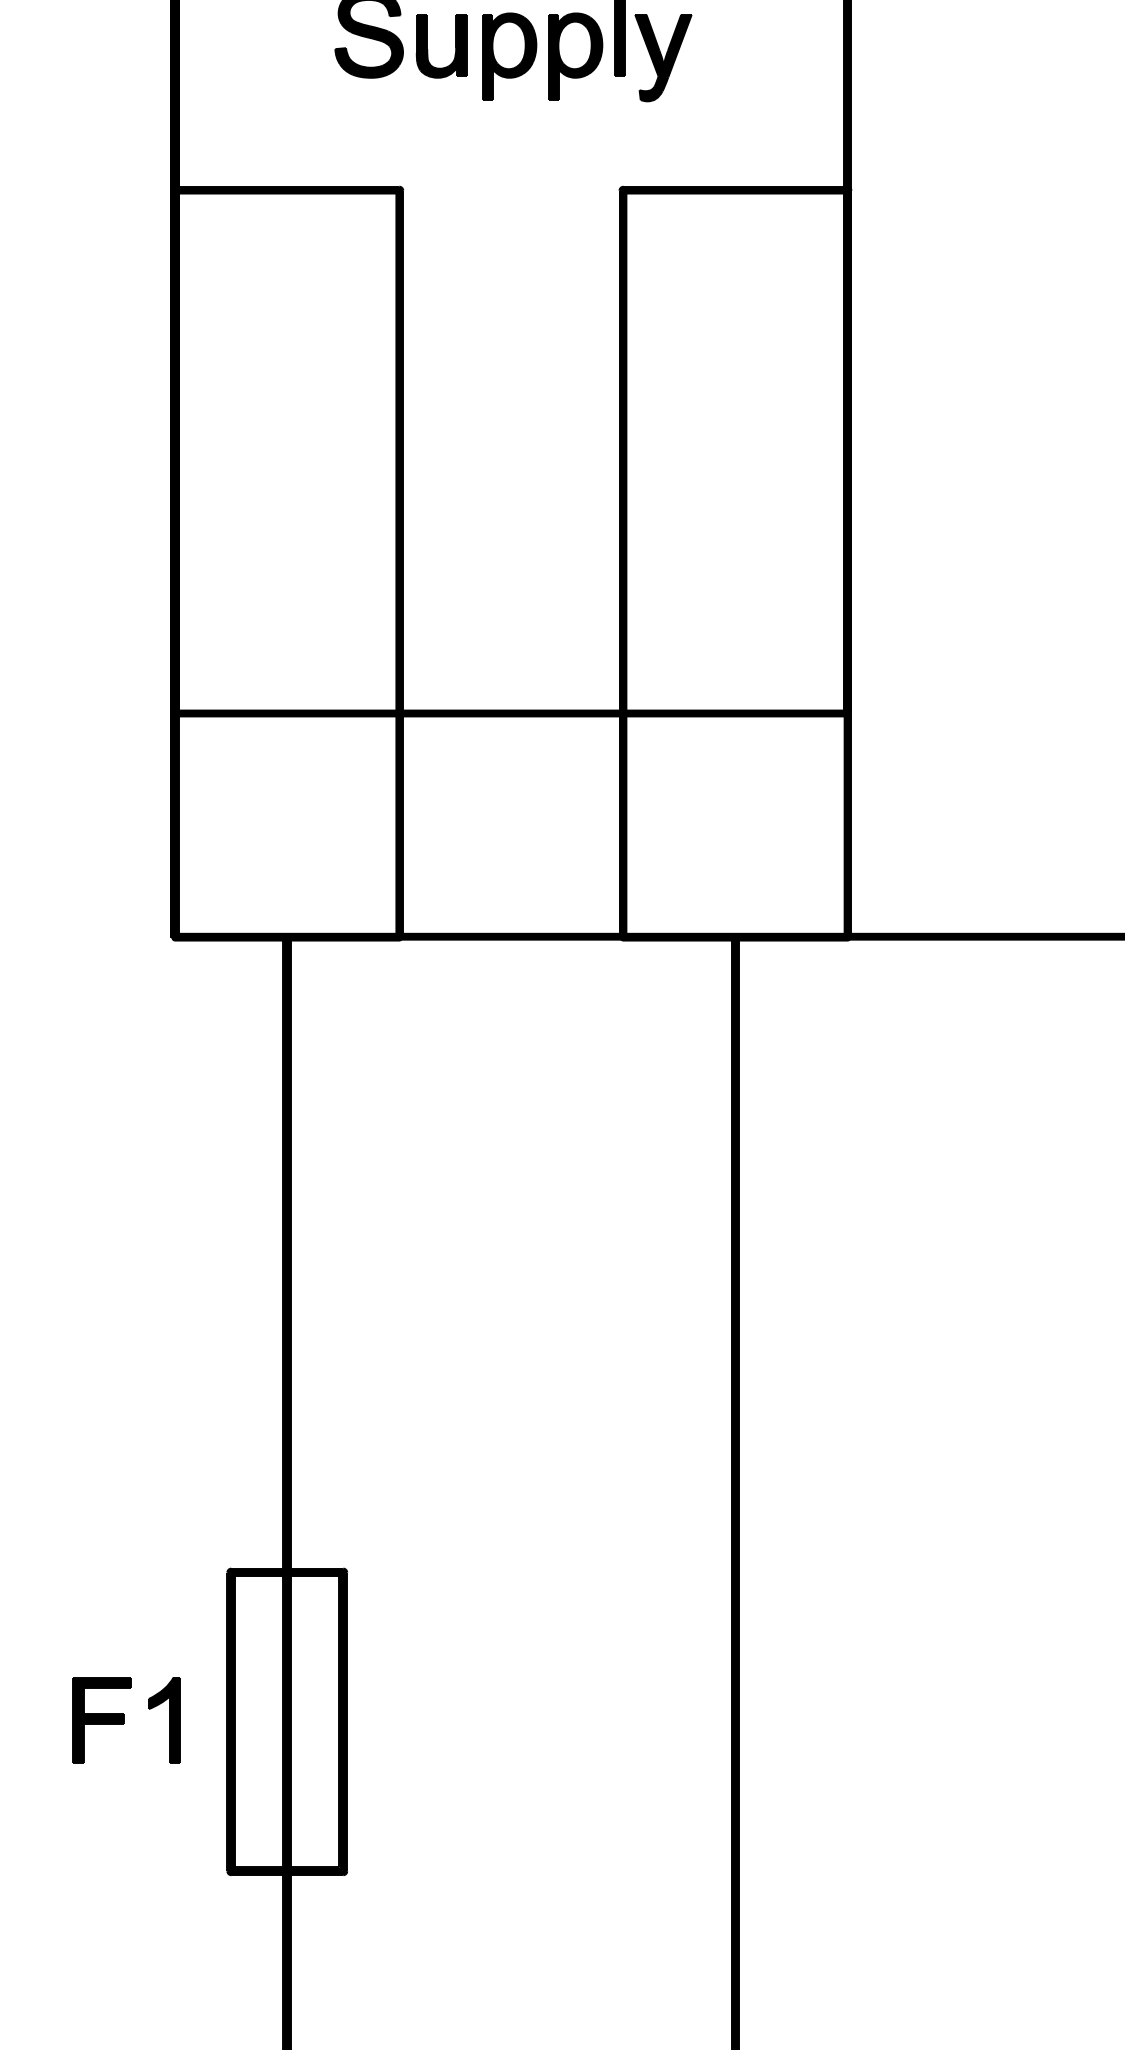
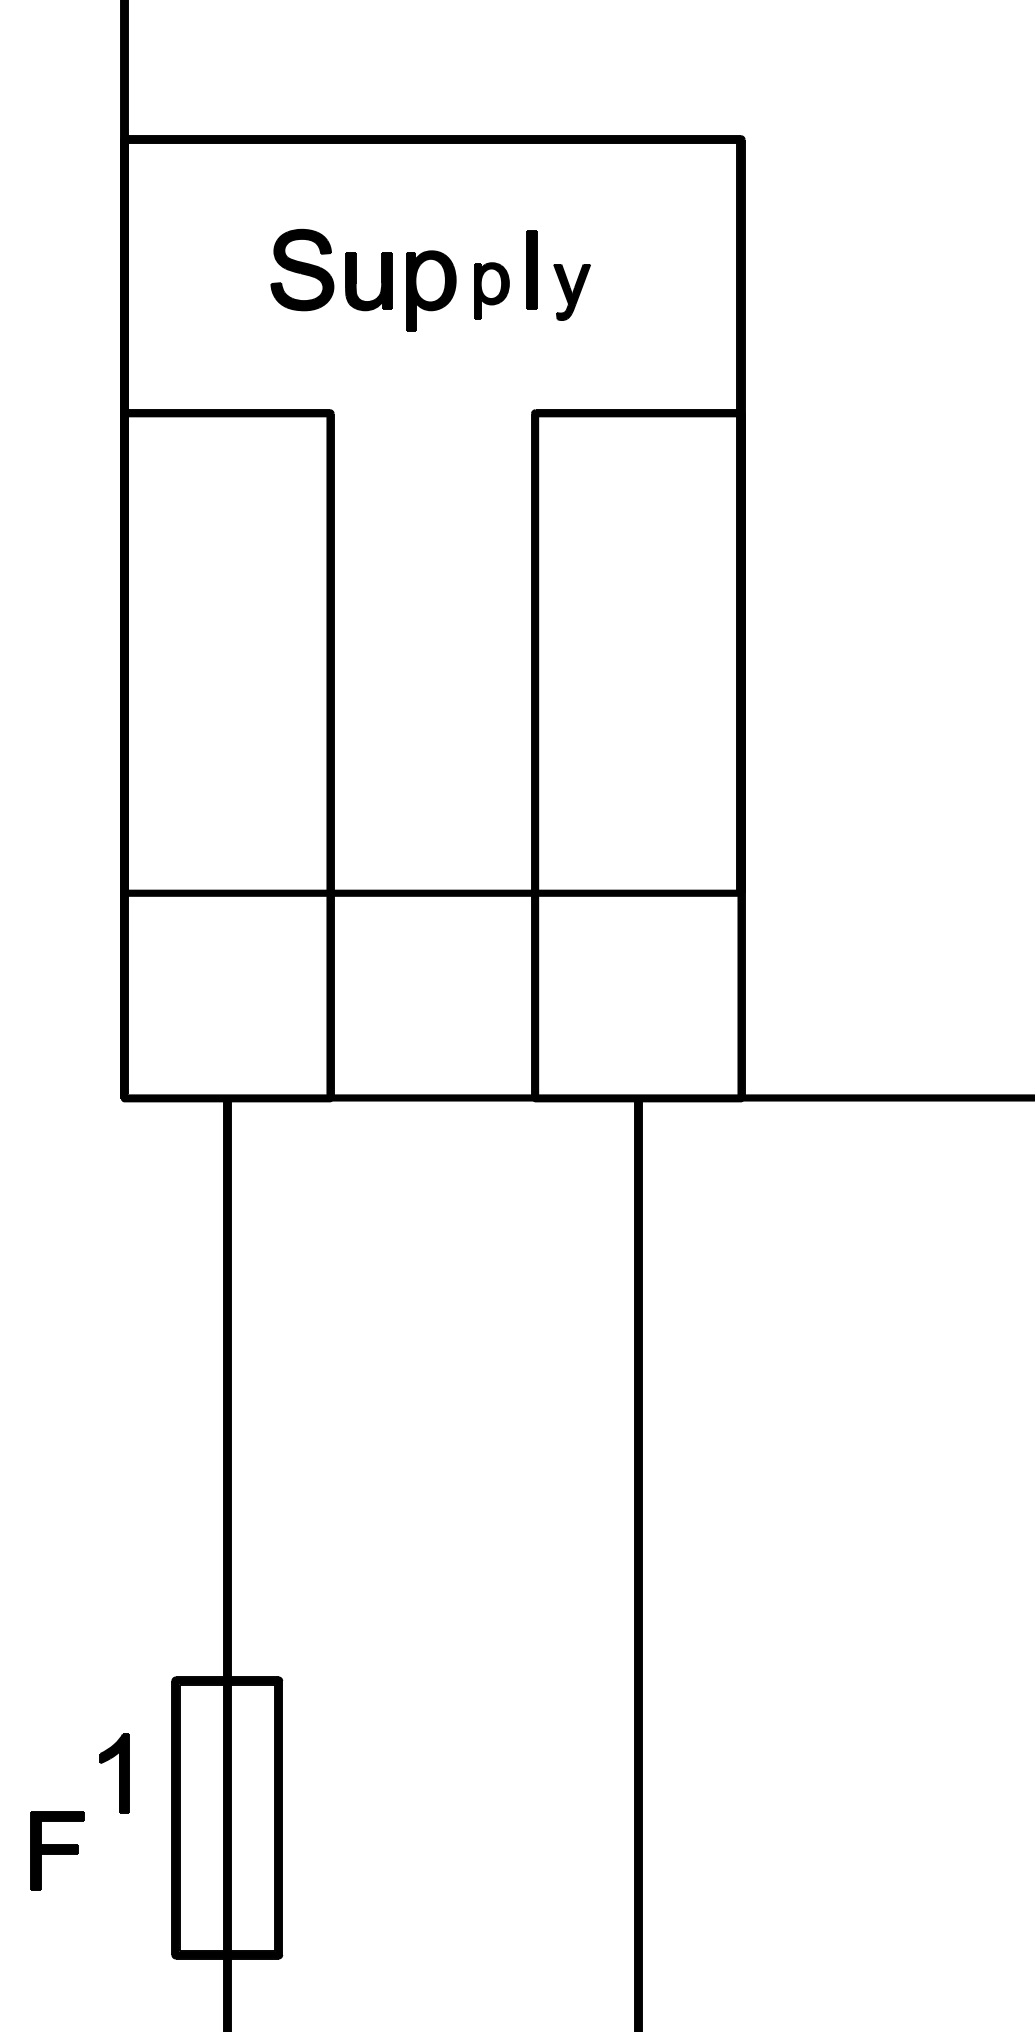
part: (575, 56) -> (491, 290), size x0.7
part: (662, 58) -> (571, 292), size x0.7
part: (102, 1720) -> (57, 1850), moved
part: (164, 1720) -> (114, 1773), moved

